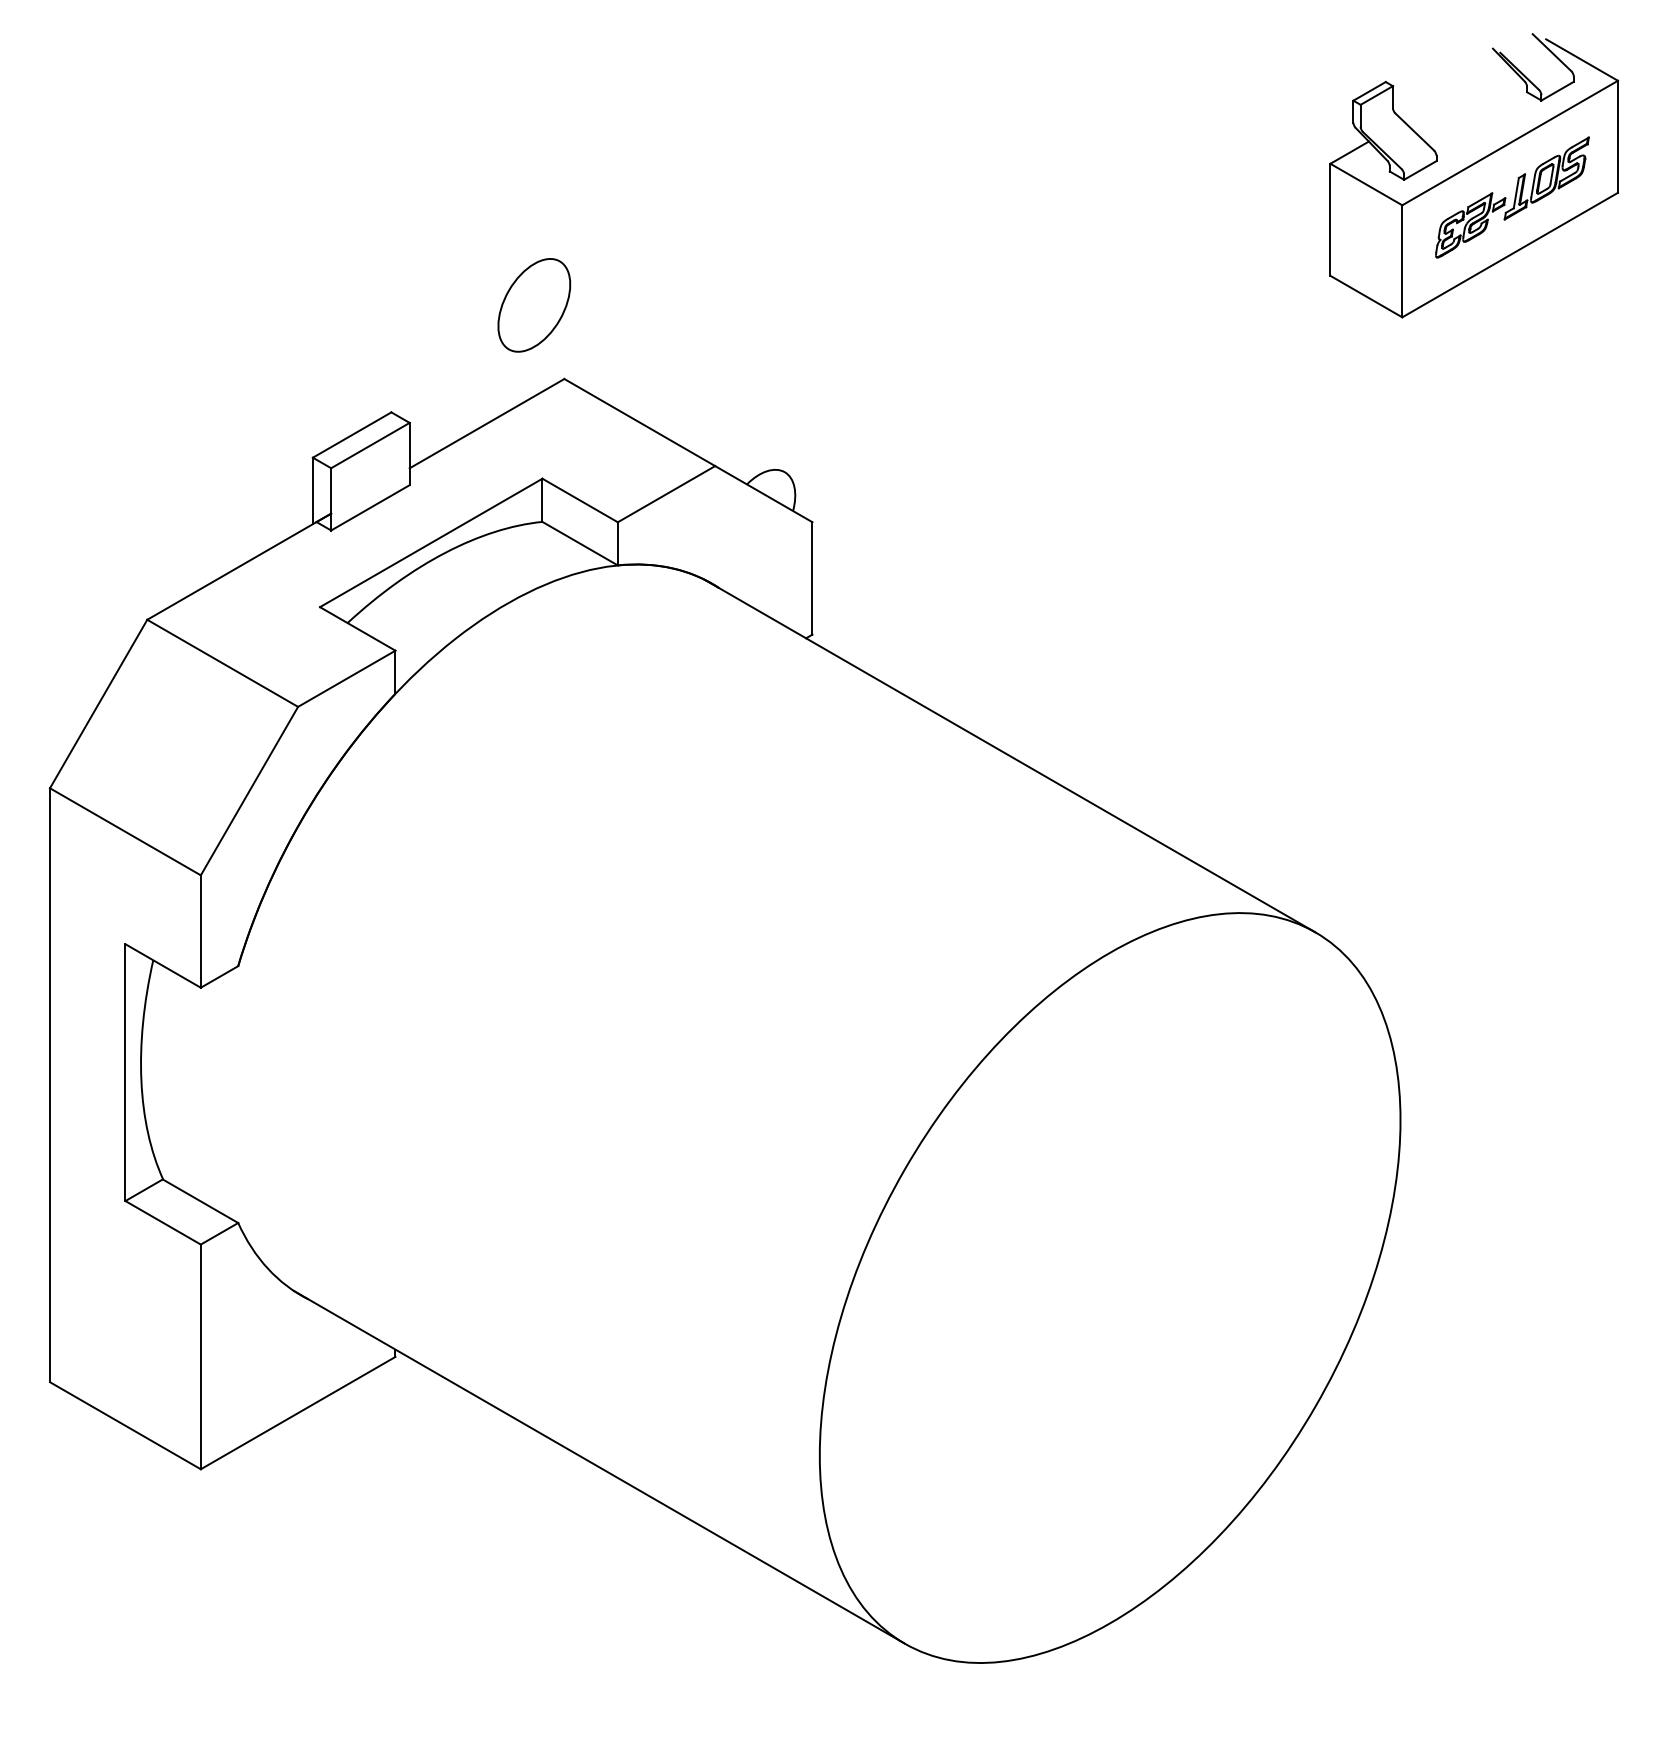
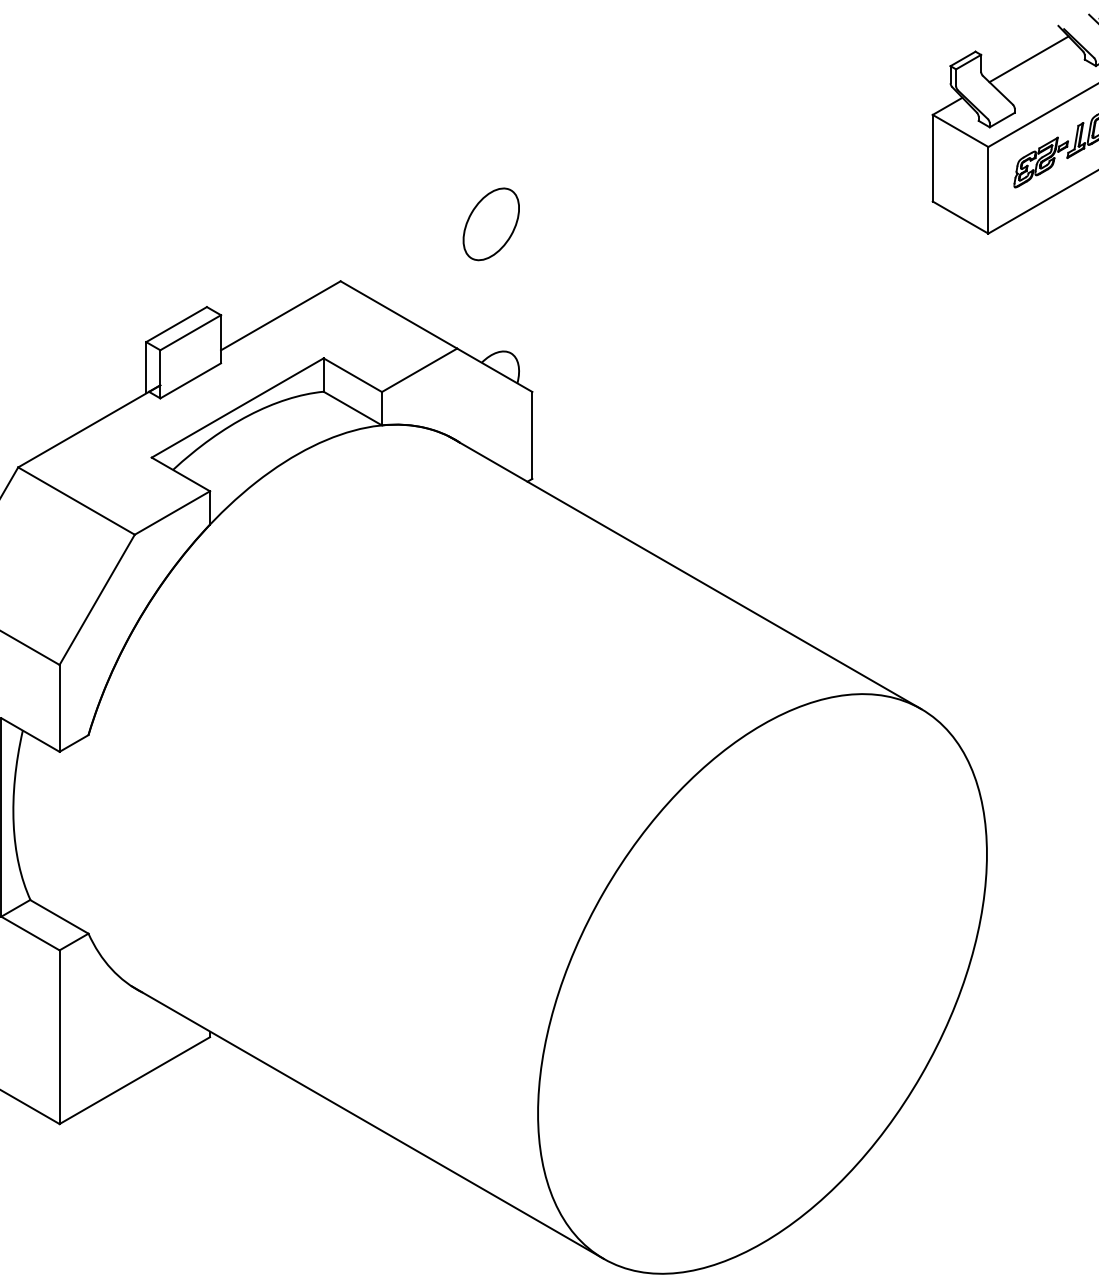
line: (1454, 91) -> (1028, 59), added
part: (534, 305) -> (491, 224), moved

